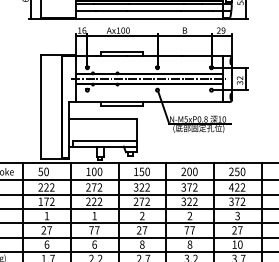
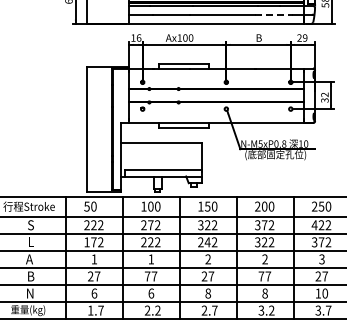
line: (196, 10) -> (273, 14), solid -> dashed
line: (149, 78) -> (216, 95), removed
text: (141, 201) -> (207, 242), 272 -> 242

